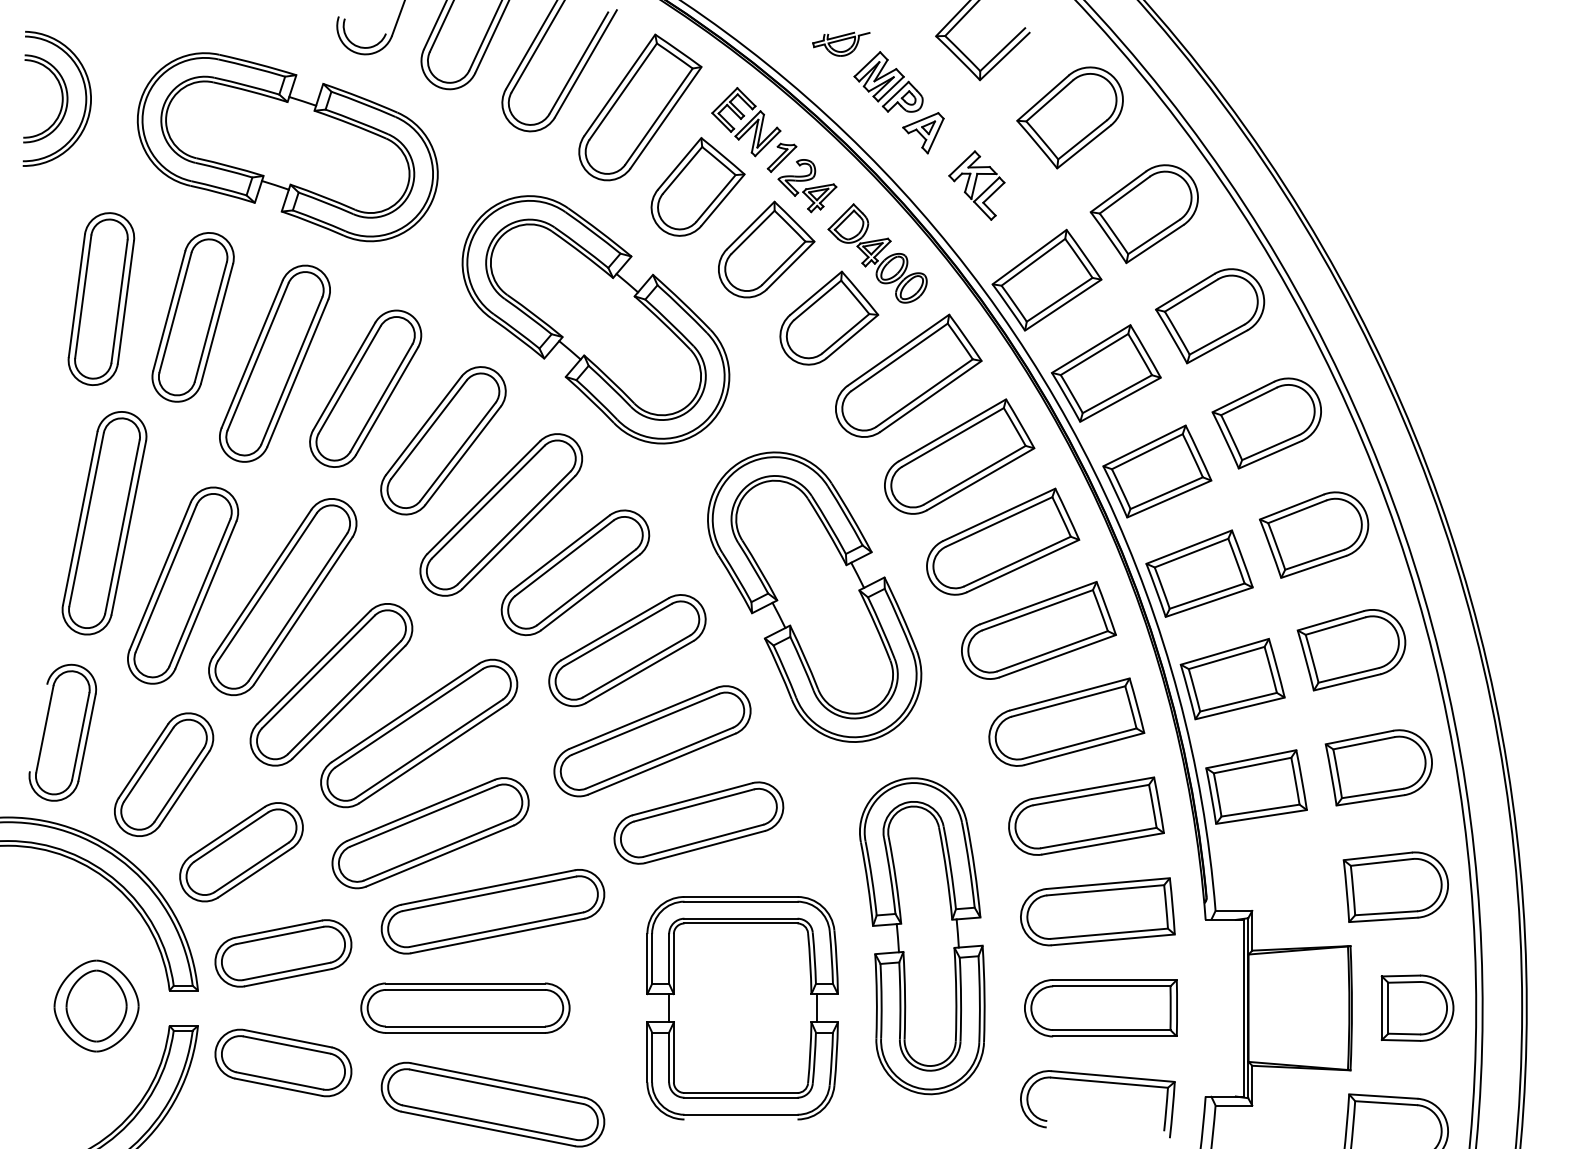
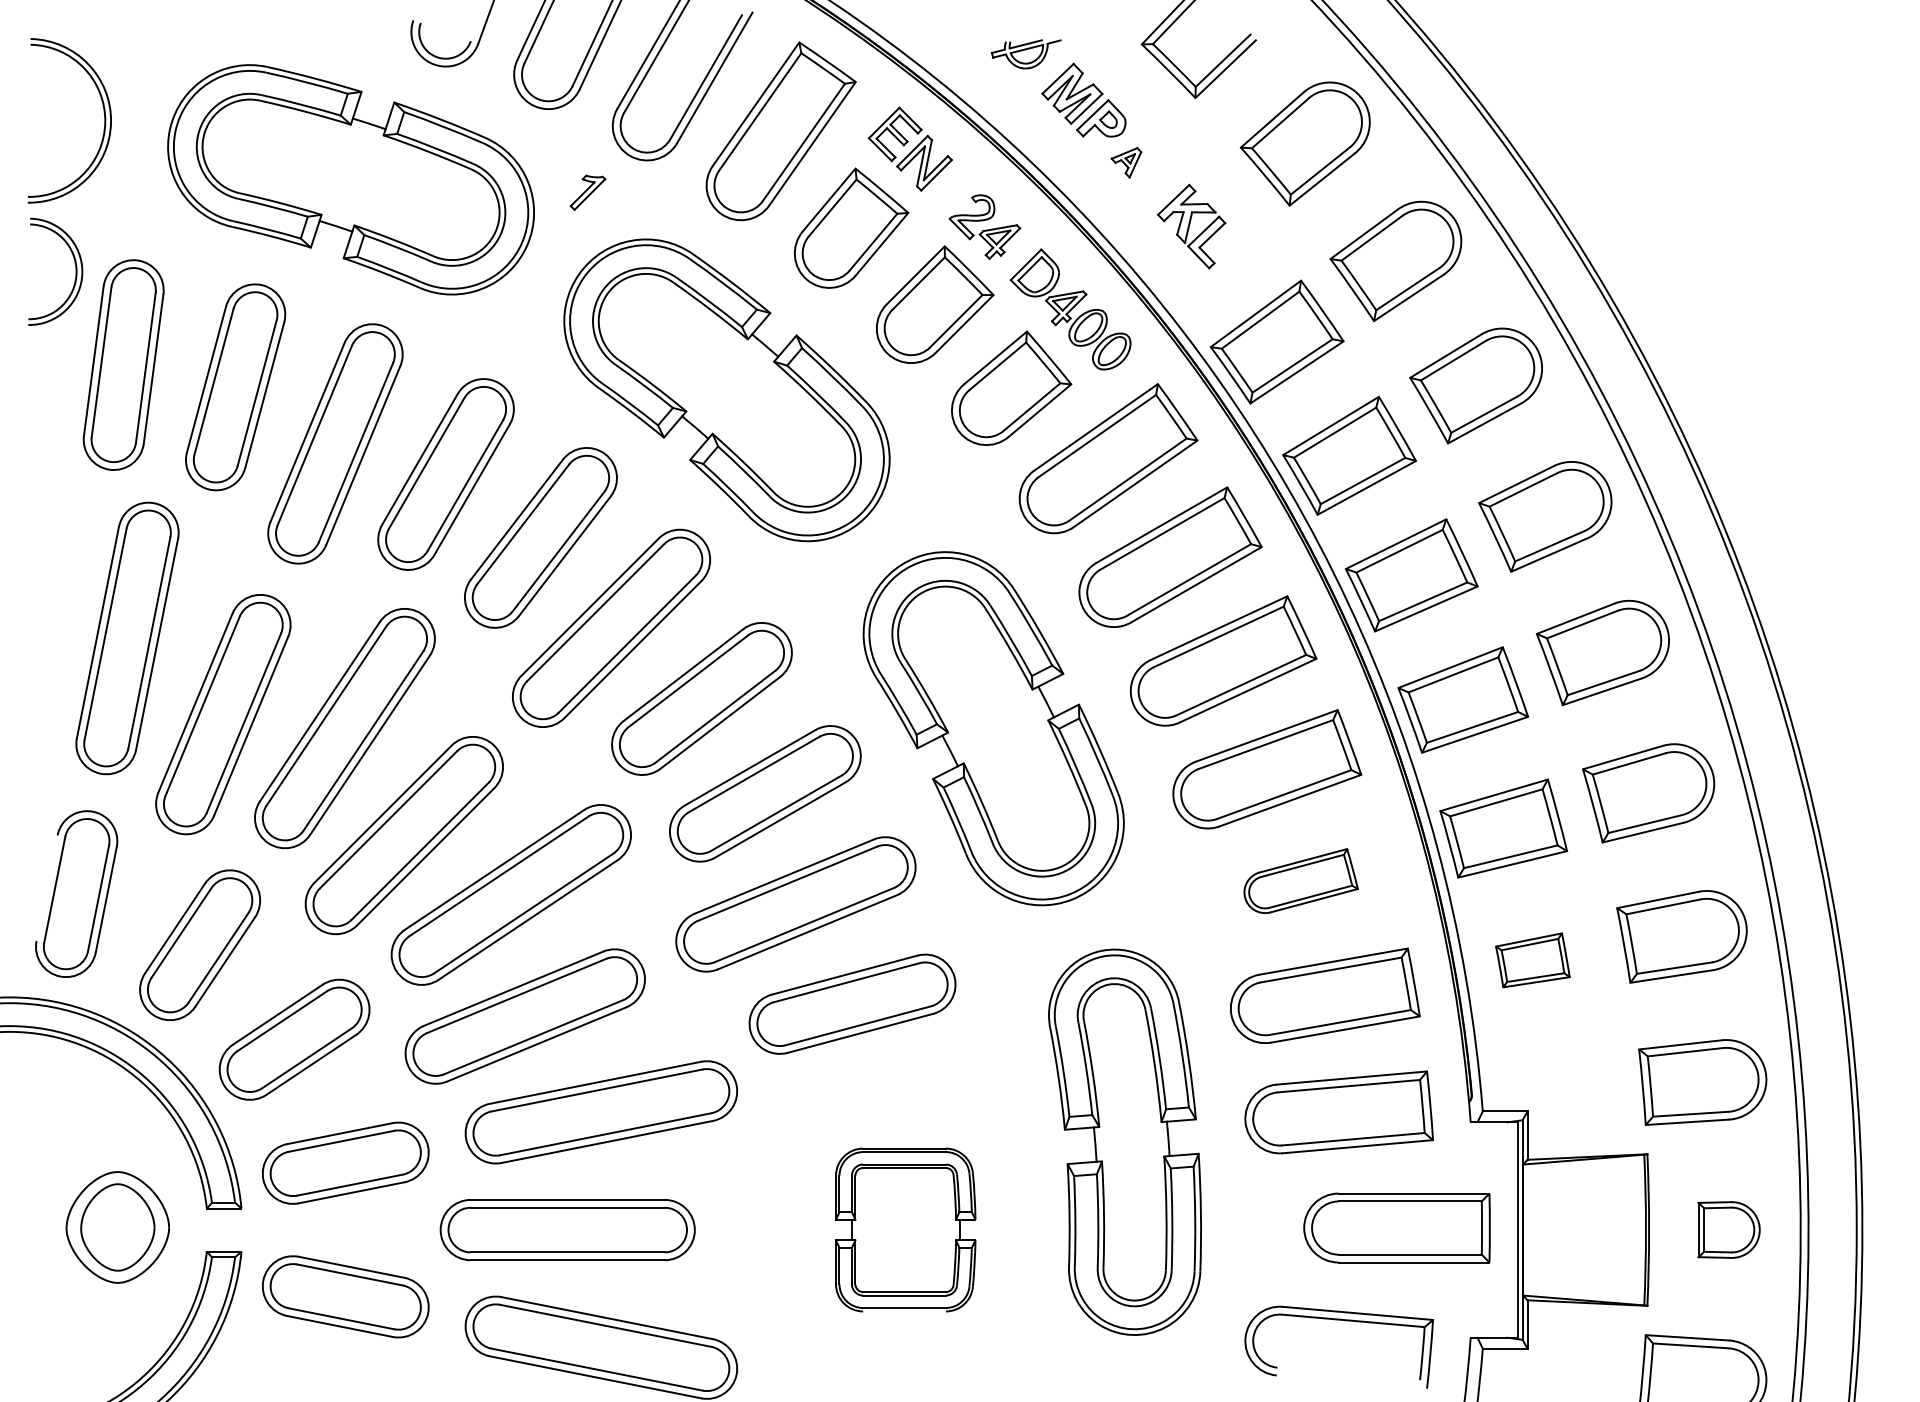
part: (61, 98) -> (75, 271), moved
part: (923, 133) -> (1126, 162), size x0.6
part: (781, 157) -> (587, 192), moved
part: (1066, 721) -> (1300, 880), size x0.6
part: (1256, 787) -> (1532, 960), size x0.6
part: (742, 1007) -> (905, 1229), size x0.6
part: (1100, 1007) -> (1396, 1227), moved
part: (1417, 1007) -> (1728, 1229), size x0.7

